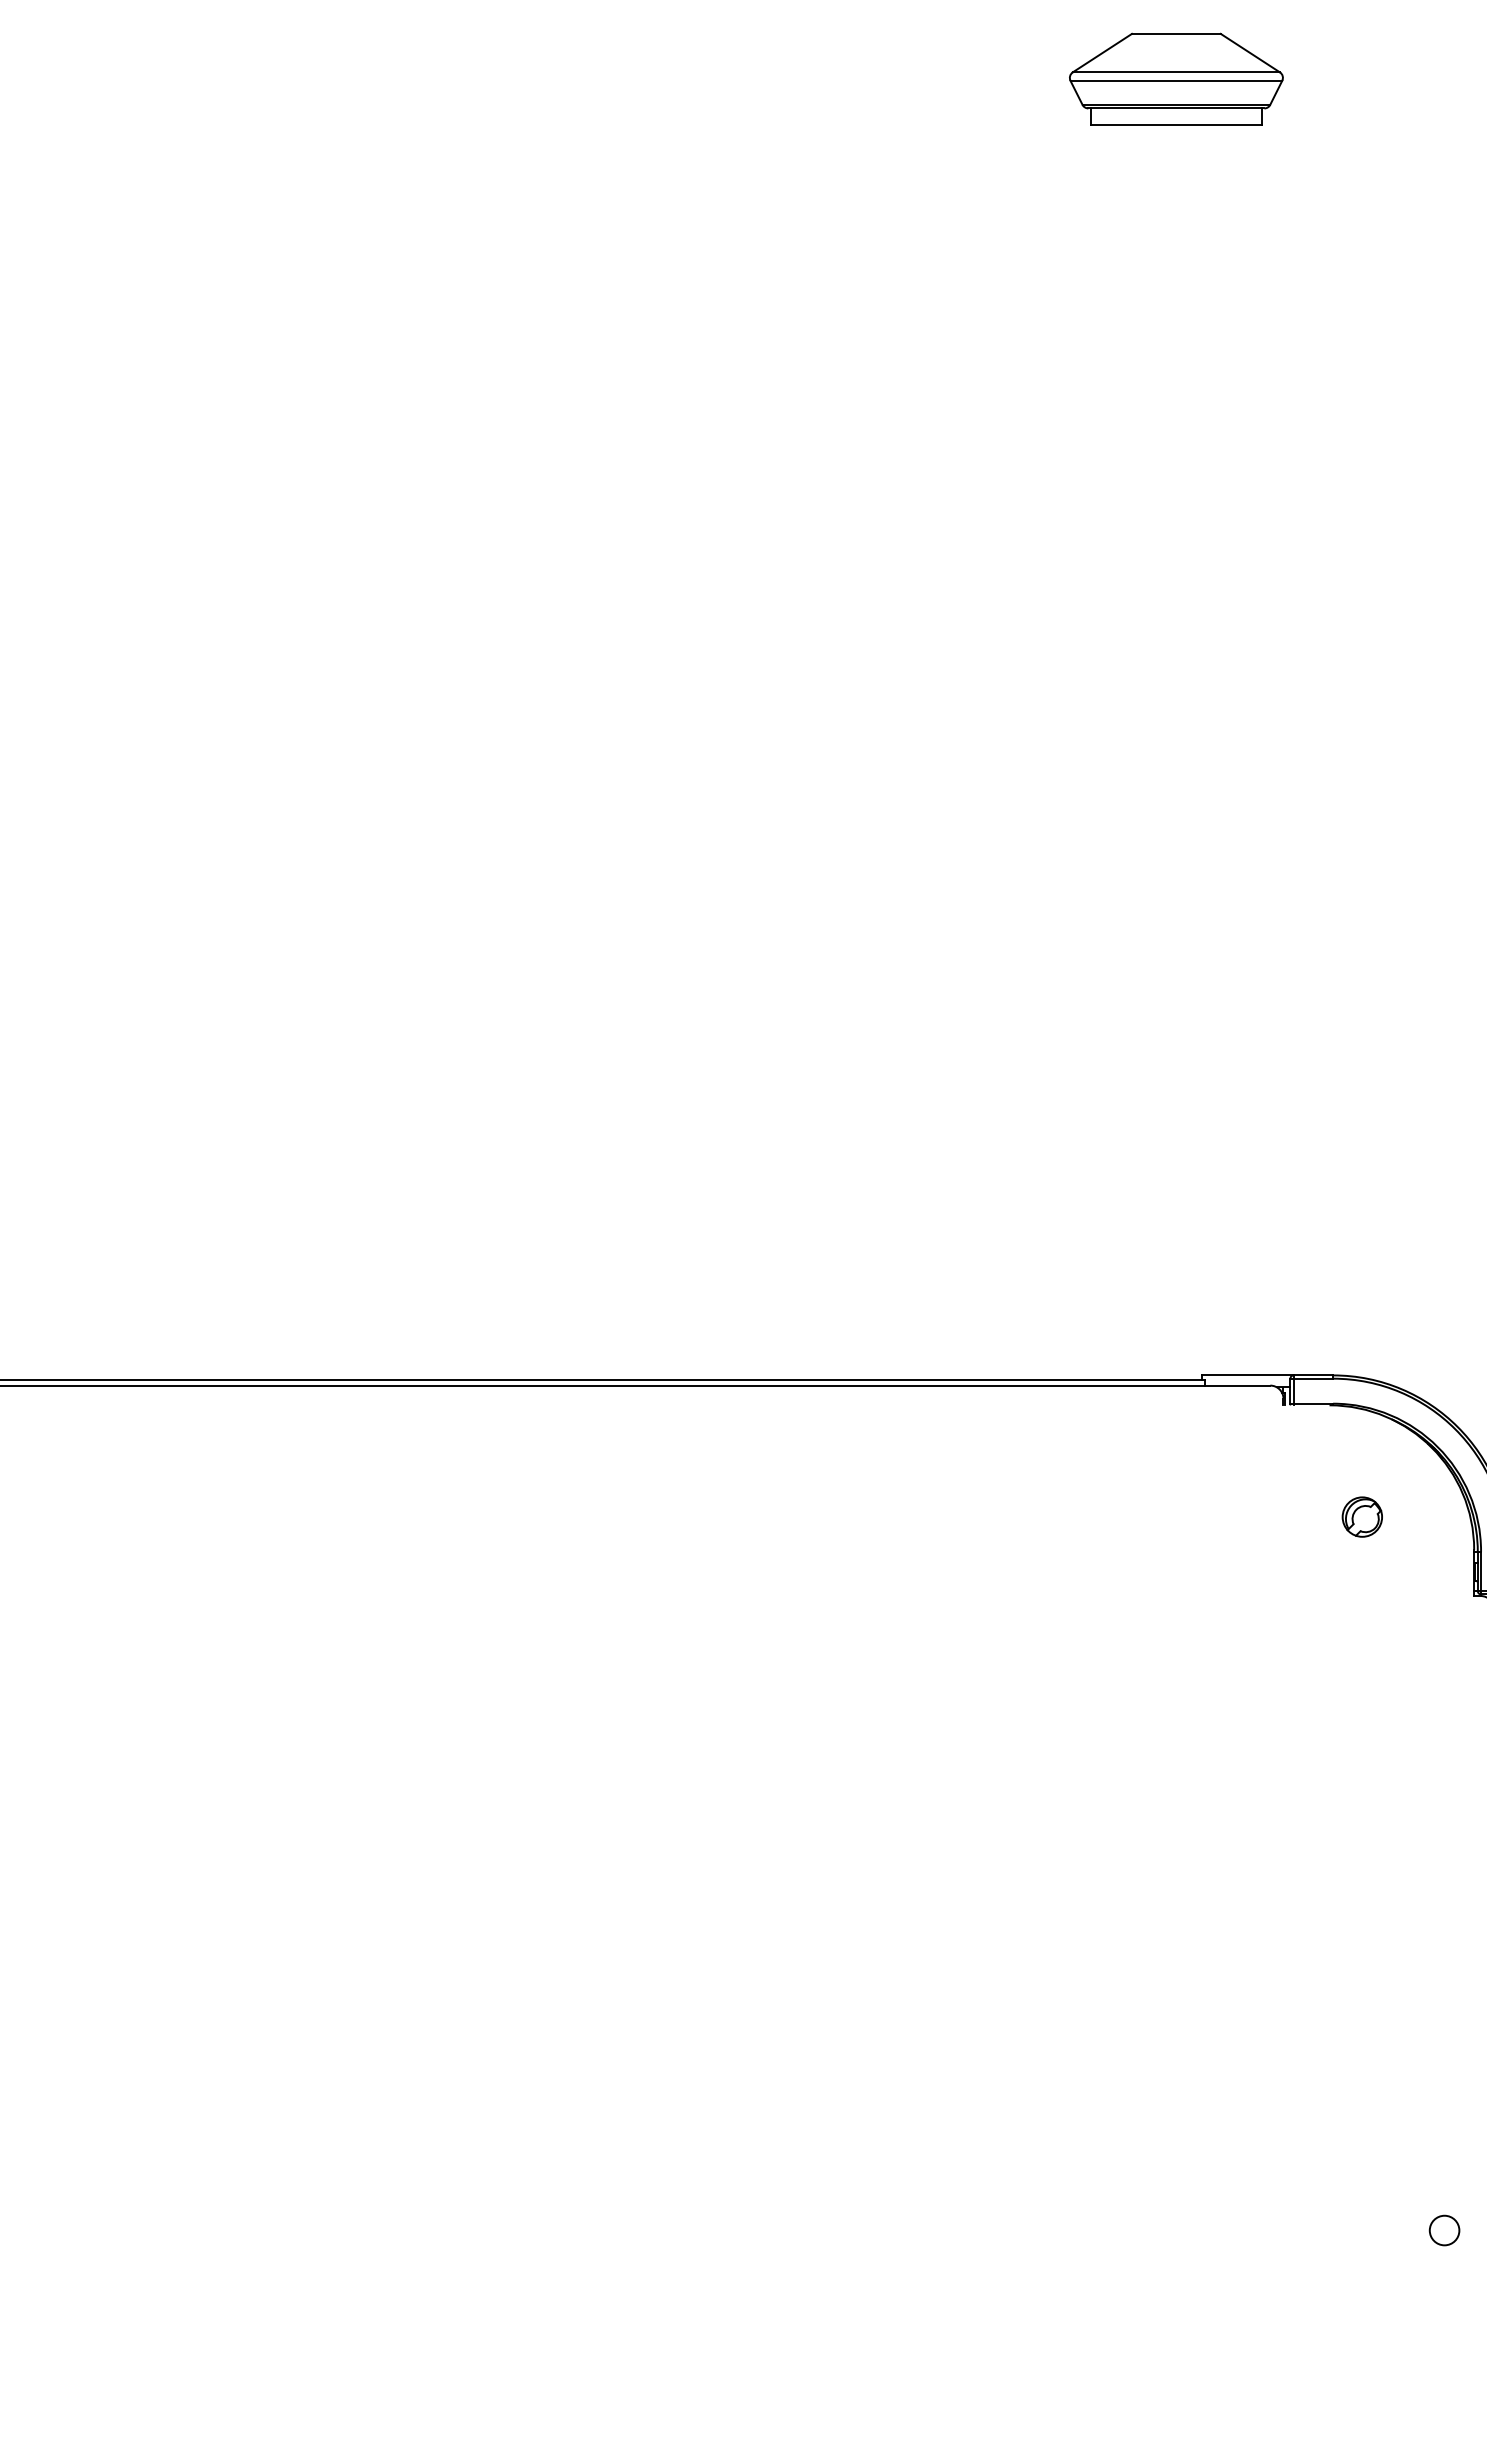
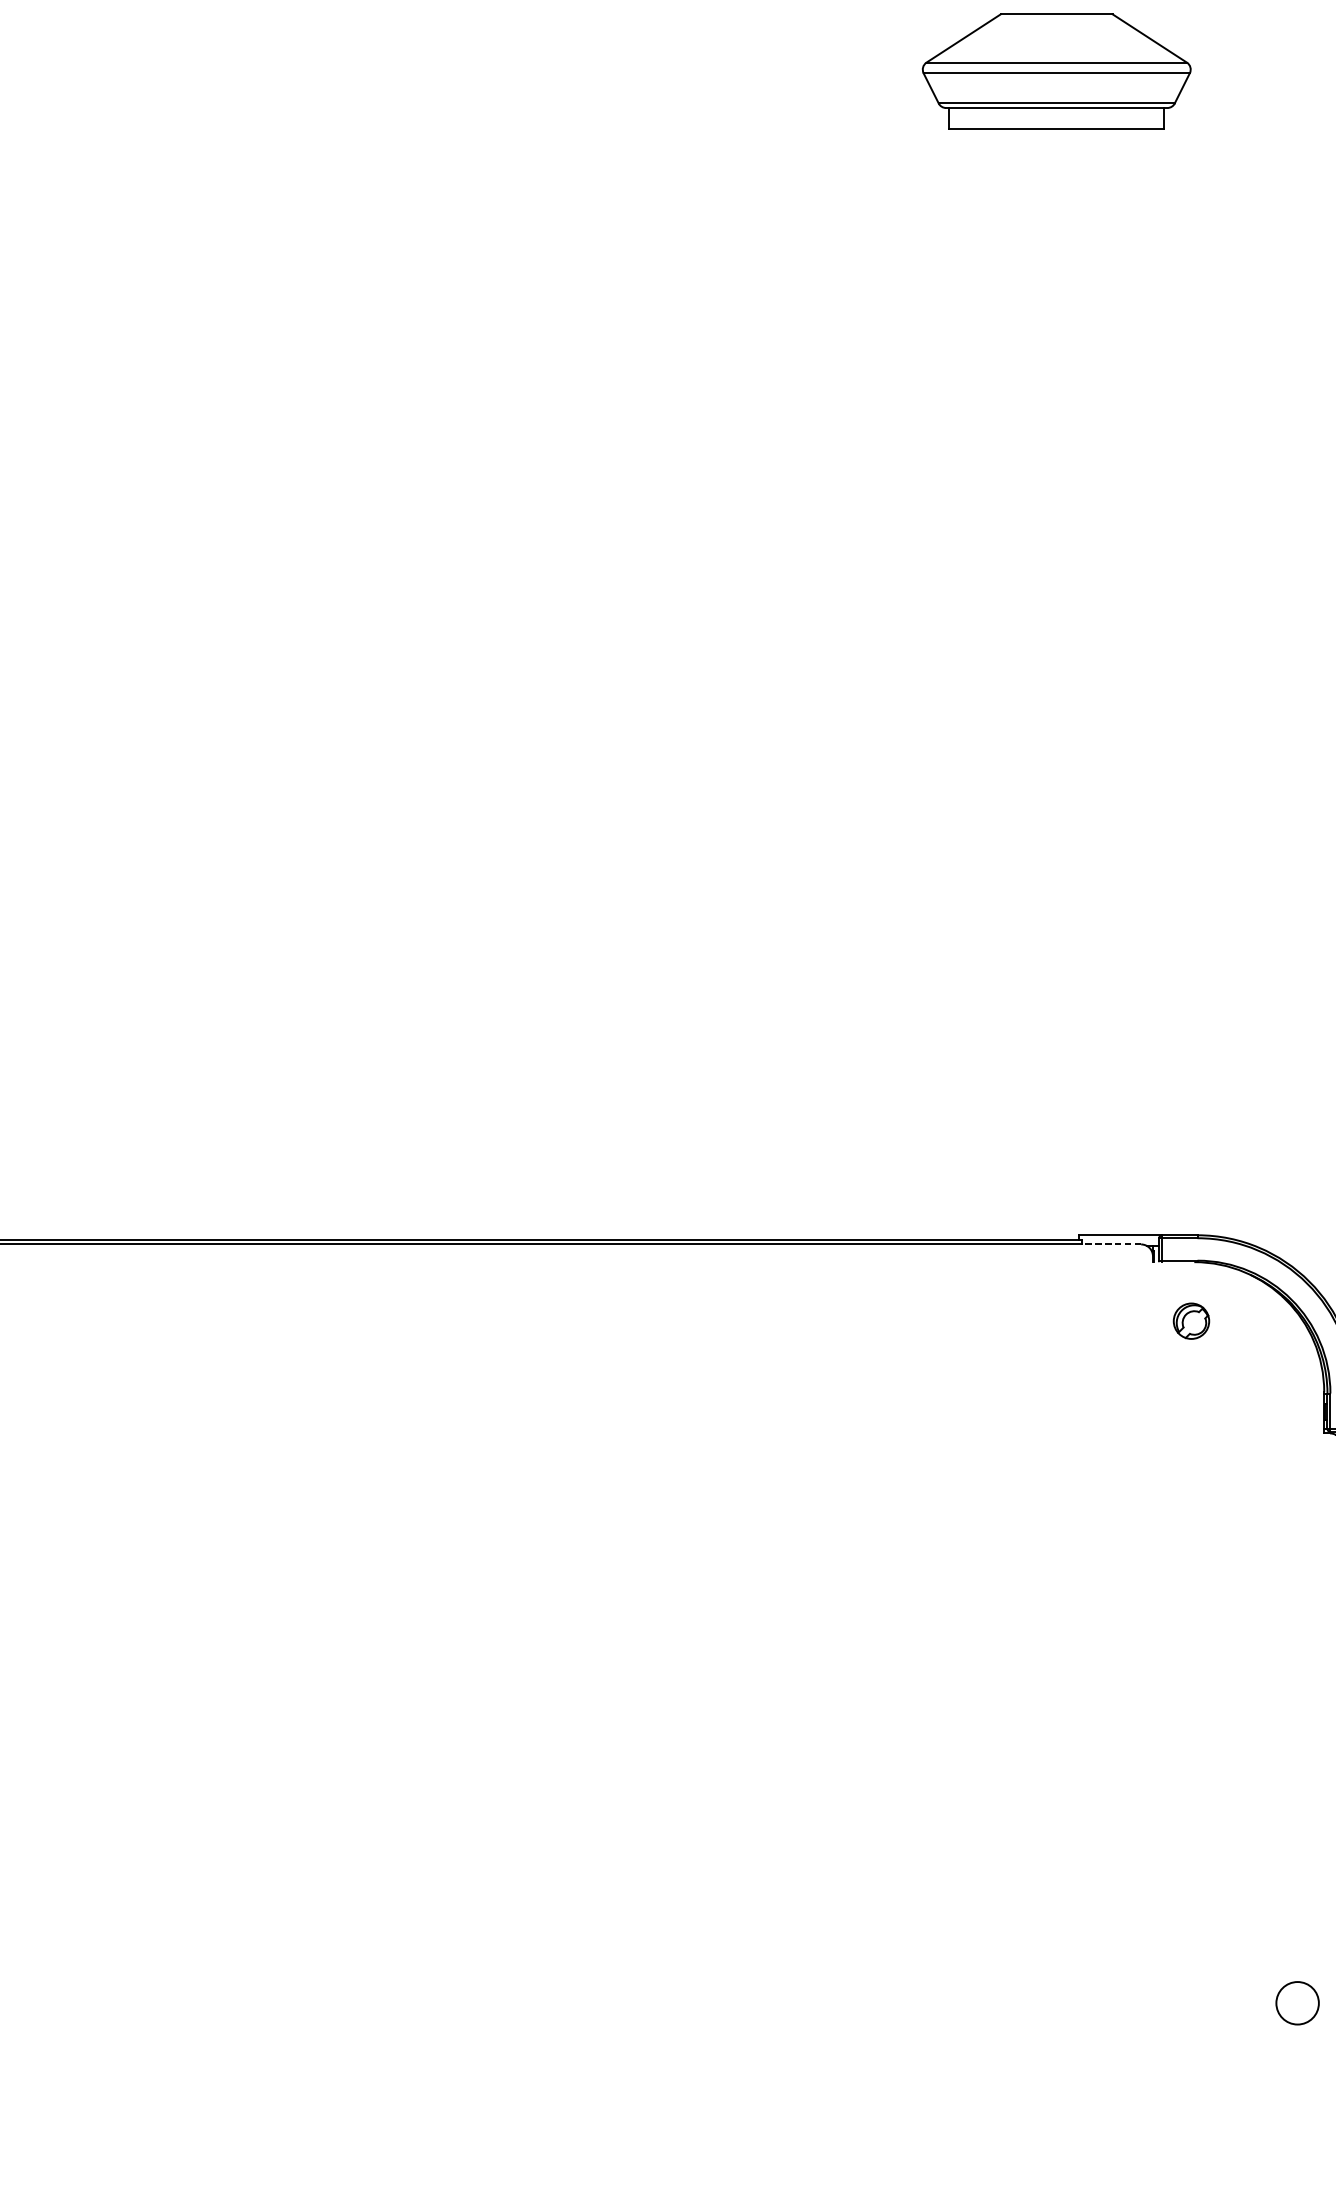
part: (1176, 78) -> (1056, 70), size x1.4
line: (1237, 1385) -> (1111, 1244), solid -> dashed
part: (1361, 1516) -> (1190, 1320), moved
circle: (1444, 2230) -> (1297, 2003), size x1.6

